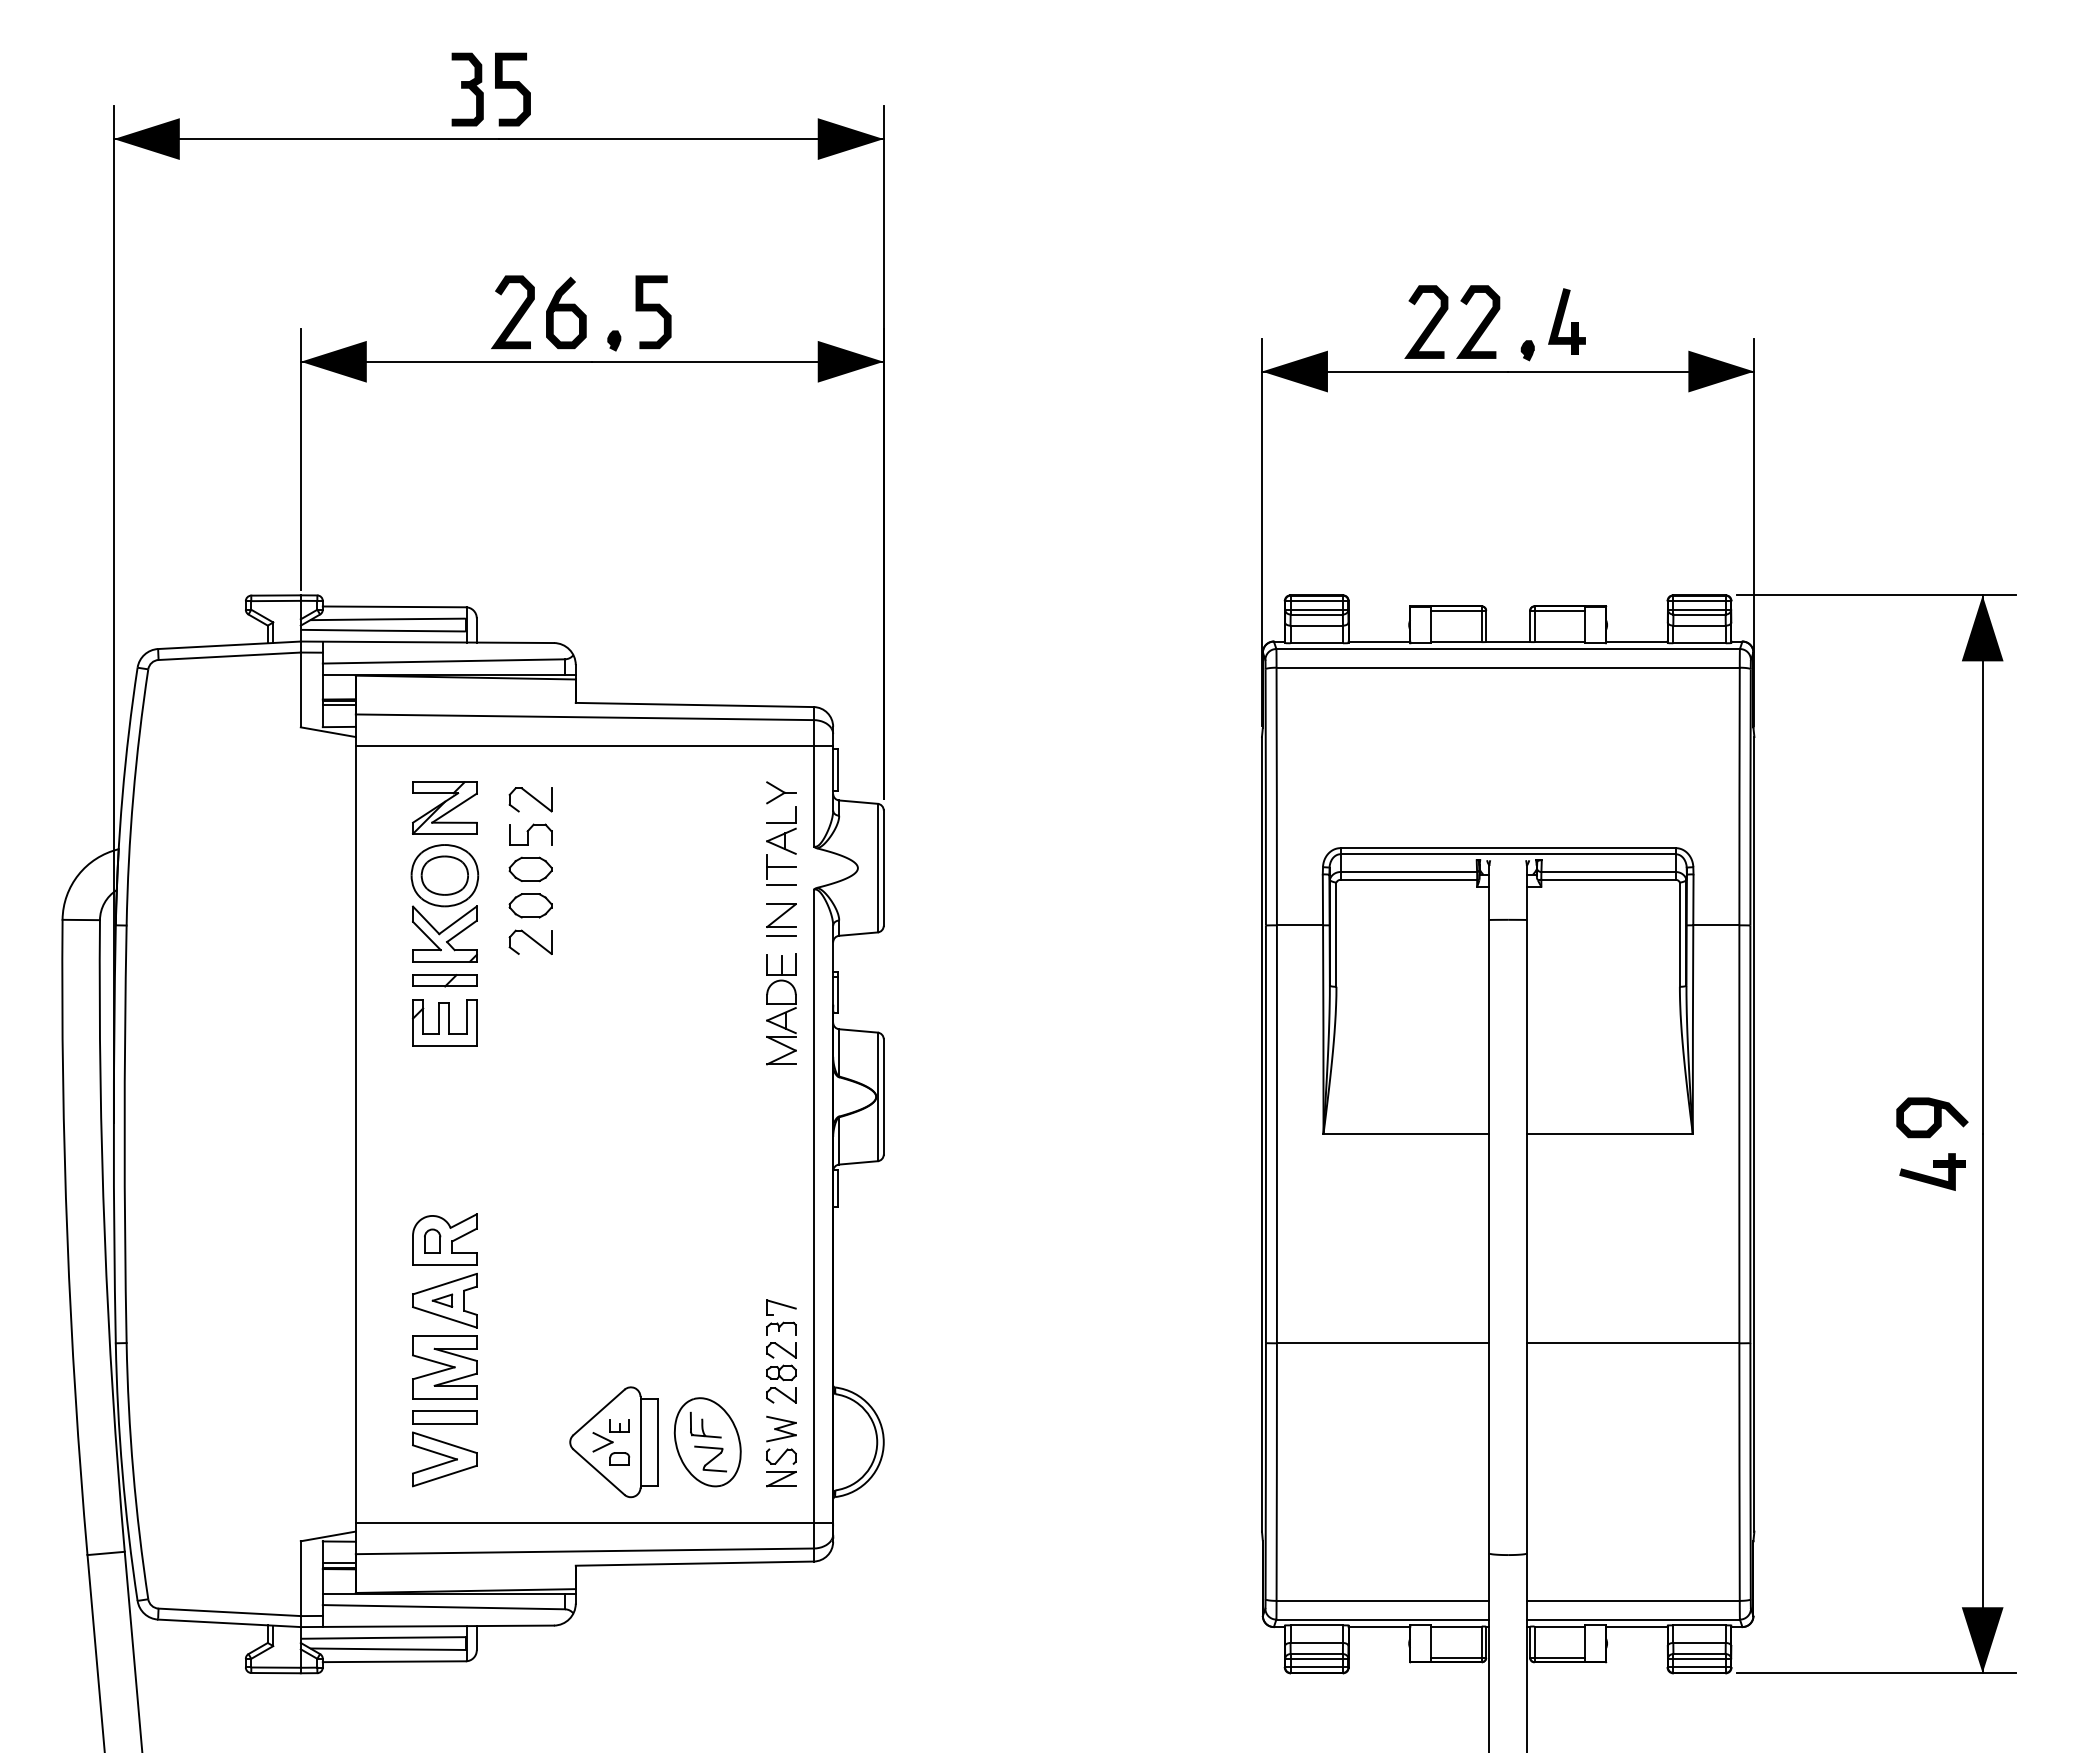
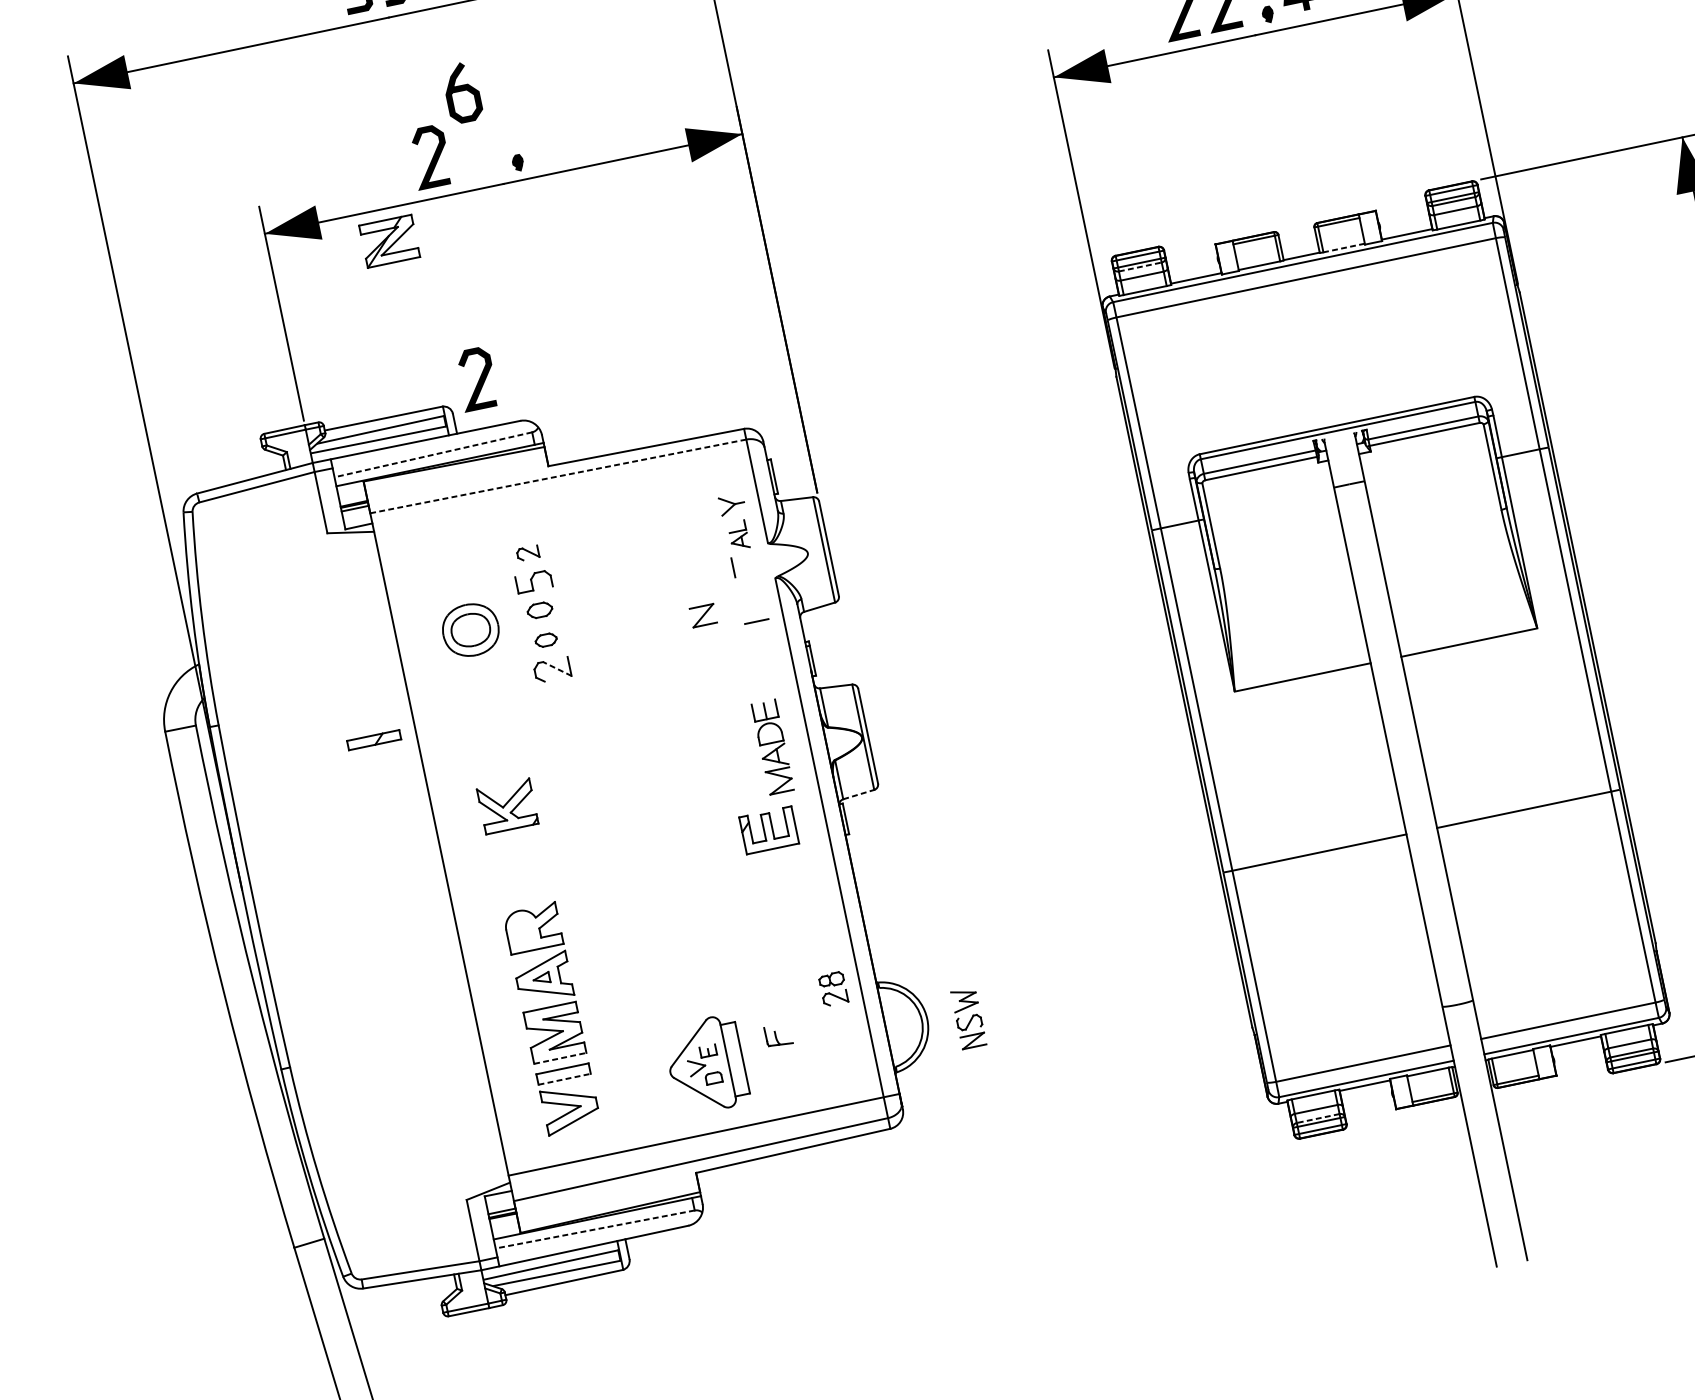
curve: (566, 311) -> (462, 91), moved
curve: (653, 311) -> (545, 132), removed
curve: (514, 585) -> (478, 380), added
line: (1317, 614) -> (1140, 266), solid -> dashed
line: (1559, 642) -> (1343, 248), solid -> dashed
line: (443, 661) -> (433, 454), solid -> dashed
line: (584, 717) -> (558, 476), solid -> dashed
line: (594, 745) -> (571, 497), removed
part: (530, 799) -> (527, 553), size x0.6
part: (444, 807) -> (389, 240), moved
part: (781, 830) -> (738, 535), size x0.7
line: (781, 866) -> (744, 565), removed
part: (530, 869) -> (539, 610), size x0.7
line: (781, 884) -> (748, 579), removed
part: (530, 905) -> (546, 639), size x0.6
part: (781, 915) -> (703, 615), moved
part: (444, 933) -> (507, 806), moved
line: (536, 942) -> (557, 669), solid -> dashed
part: (444, 980) -> (373, 740), moved
part: (781, 1009) -> (772, 747), moved
part: (444, 1022) -> (768, 830), moved
line: (858, 1162) -> (858, 794), solid -> dashed
part: (432, 1240) -> (523, 931), removed
part: (781, 1328) -> (824, 943), removed
line: (444, 1398) -> (559, 1058), solid -> dashed
line: (444, 1424) -> (564, 1079), solid -> dashed
part: (707, 1442) -> (782, 1049), removed
part: (781, 1451) -> (968, 1018), moved
line: (443, 1607) -> (594, 1229), solid -> dashed
line: (1316, 1654) -> (1318, 1118), solid -> dashed

